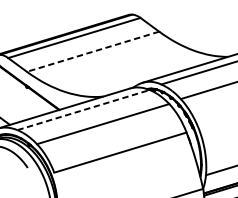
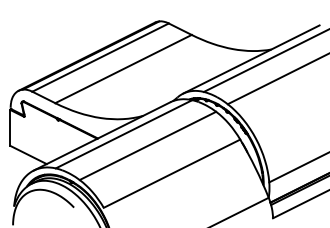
line: (93, 52) -> (123, 69), dashed -> solid
line: (83, 110) -> (124, 134), dashed -> solid

